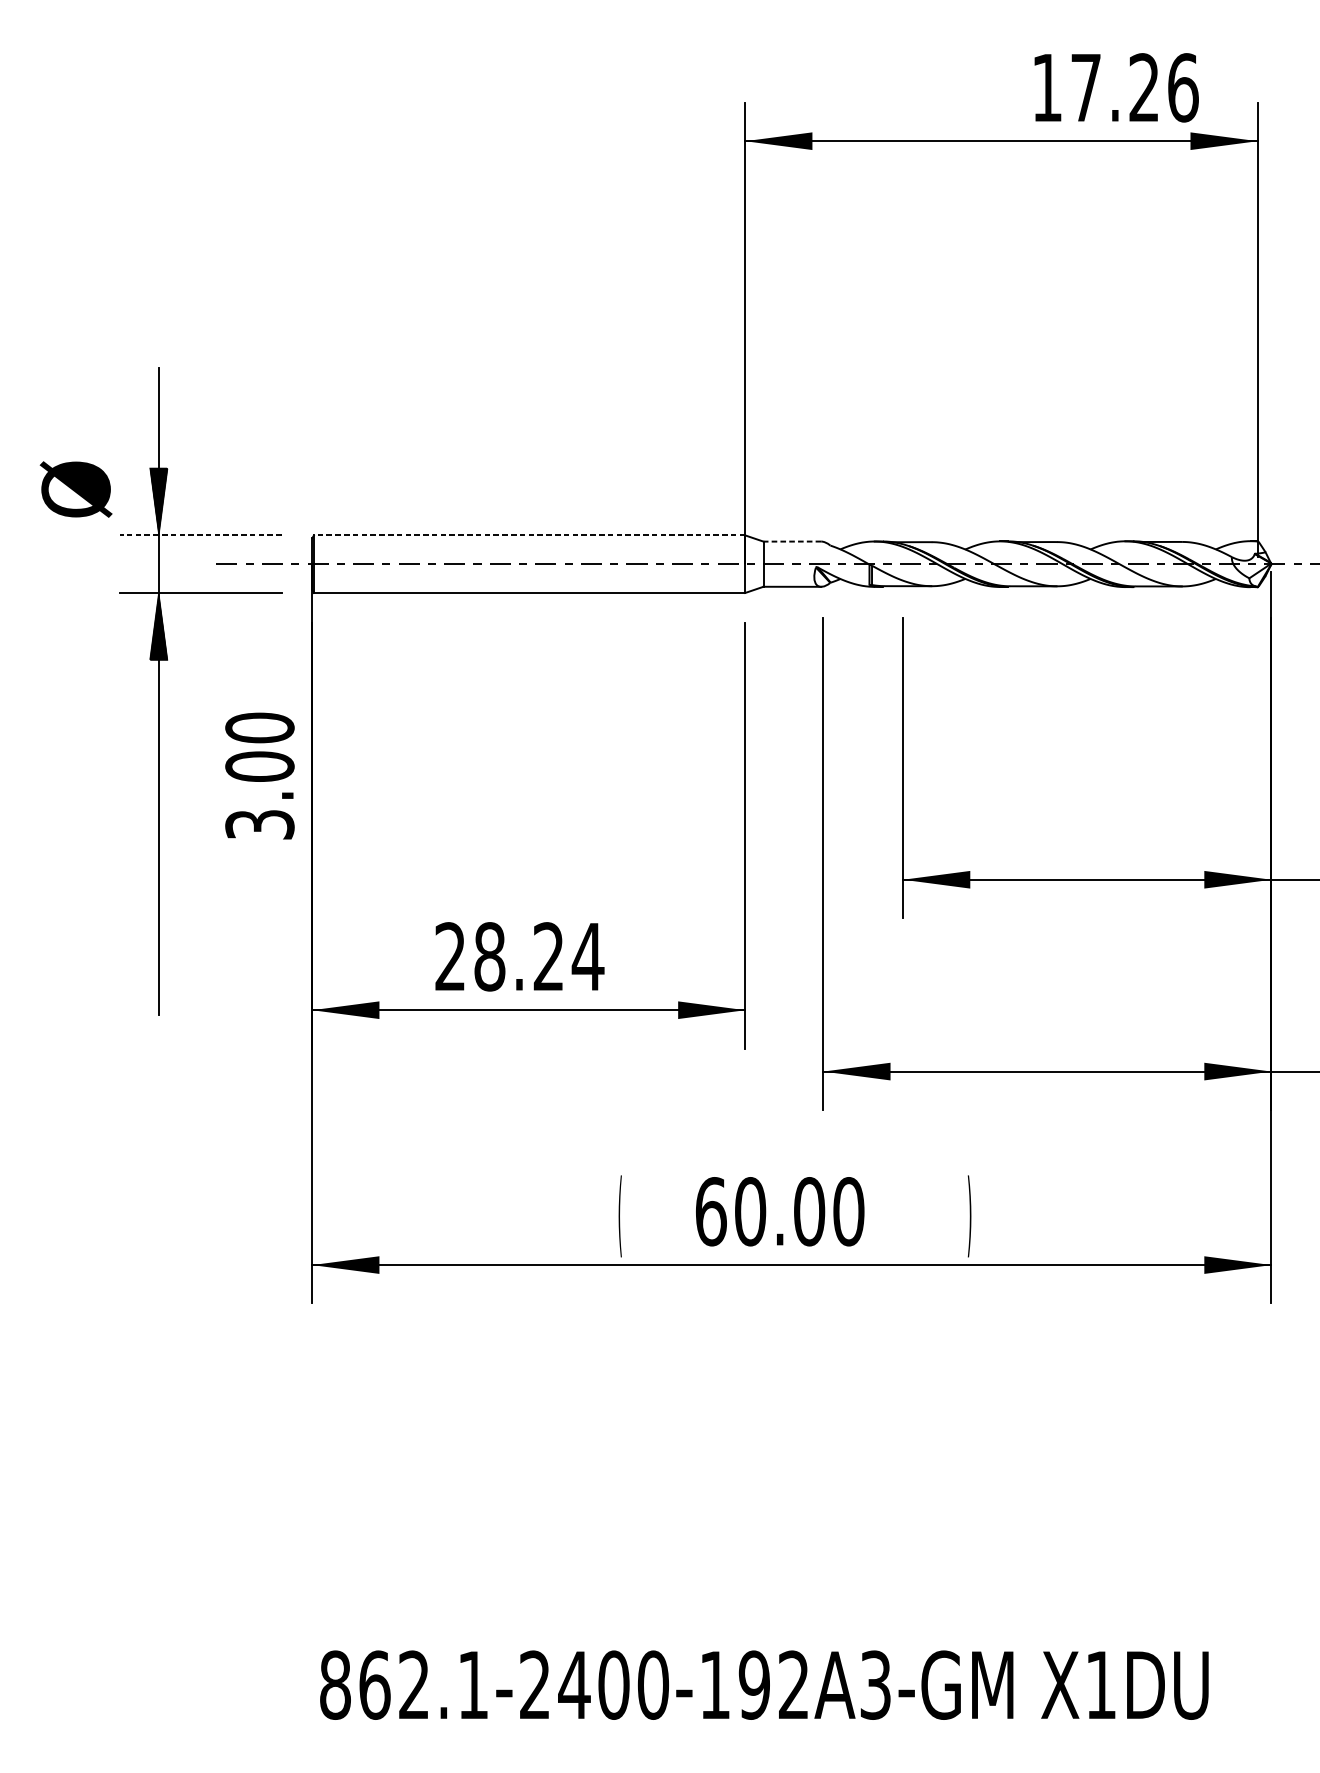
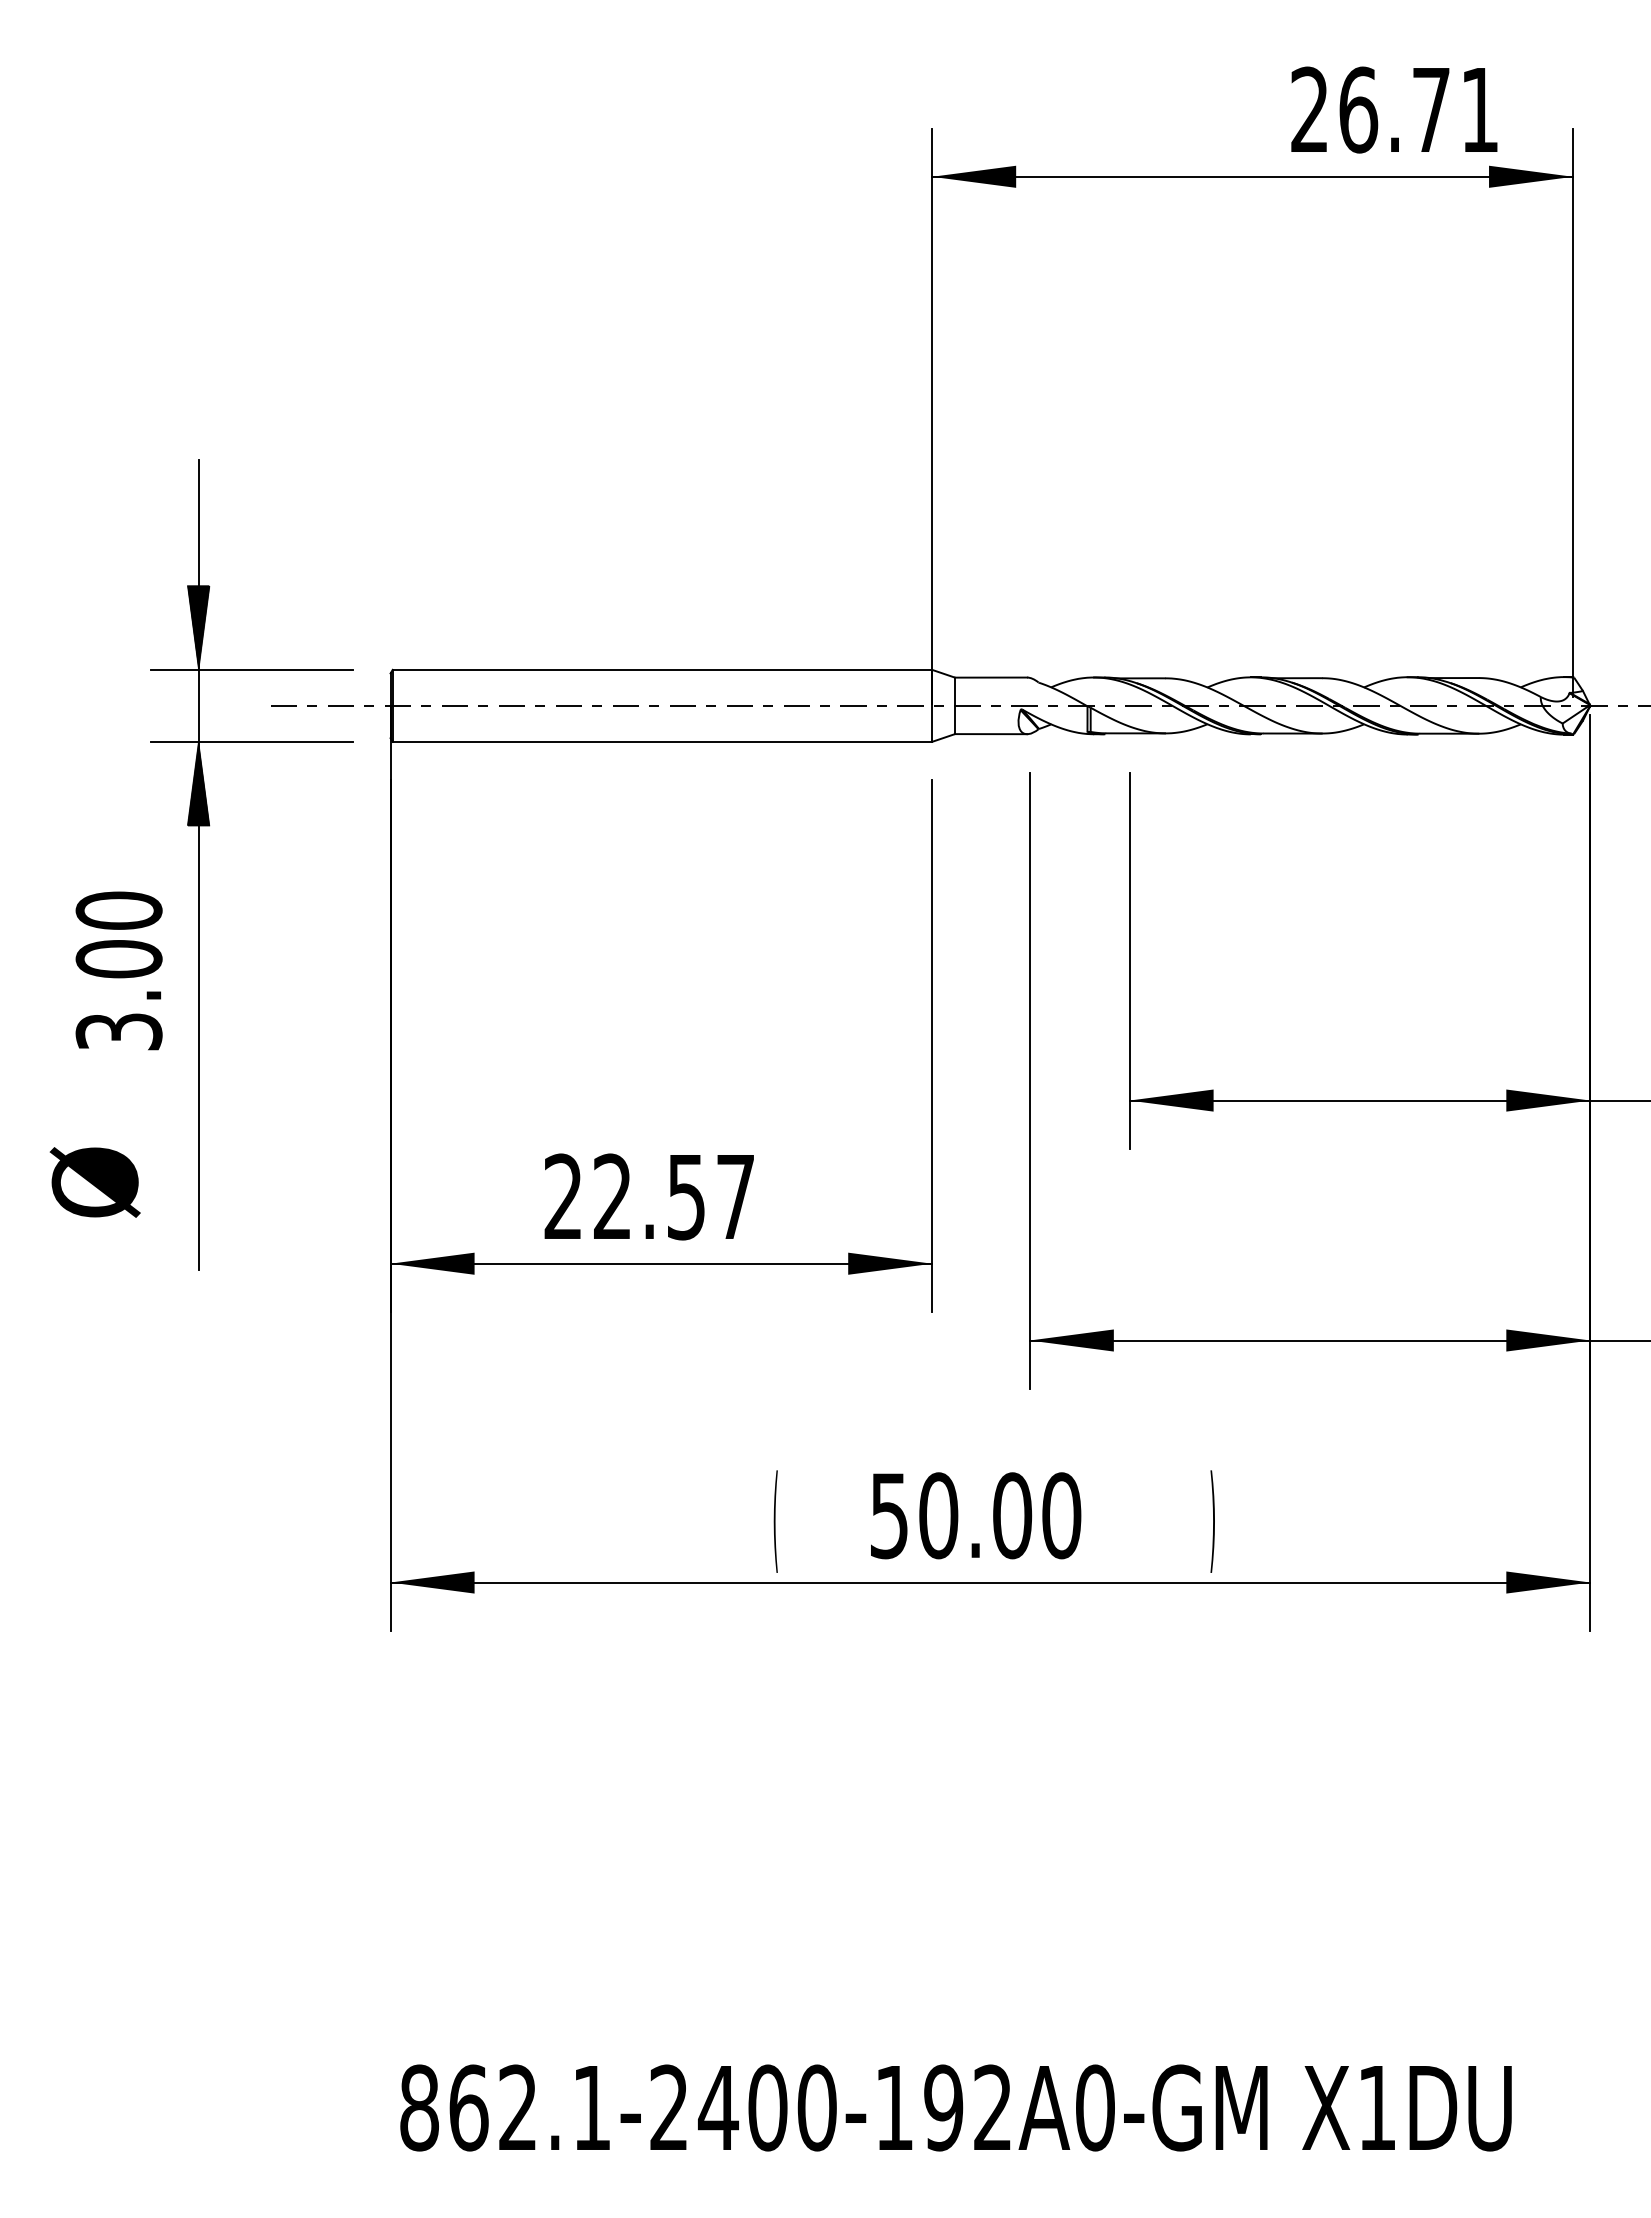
text: (1115, 87) -> (1395, 109), 17.26 -> 26.71
text: (75, 489) -> (94, 1182), moved
line: (201, 535) -> (251, 669), dashed -> solid
line: (529, 535) -> (662, 669), dashed -> solid
line: (791, 541) -> (990, 677), dashed -> solid
text: (259, 775) -> (118, 970), moved
text: (539, 956) -> (674, 1196), 28.24 -> 22.57
text: (711, 1211) -> (889, 1515), 60.00 -> 50.00
text: (875, 1684) -> (1095, 2107), 862.1-2400-192A3-GM -> 862.1-2400-192A0-GM

